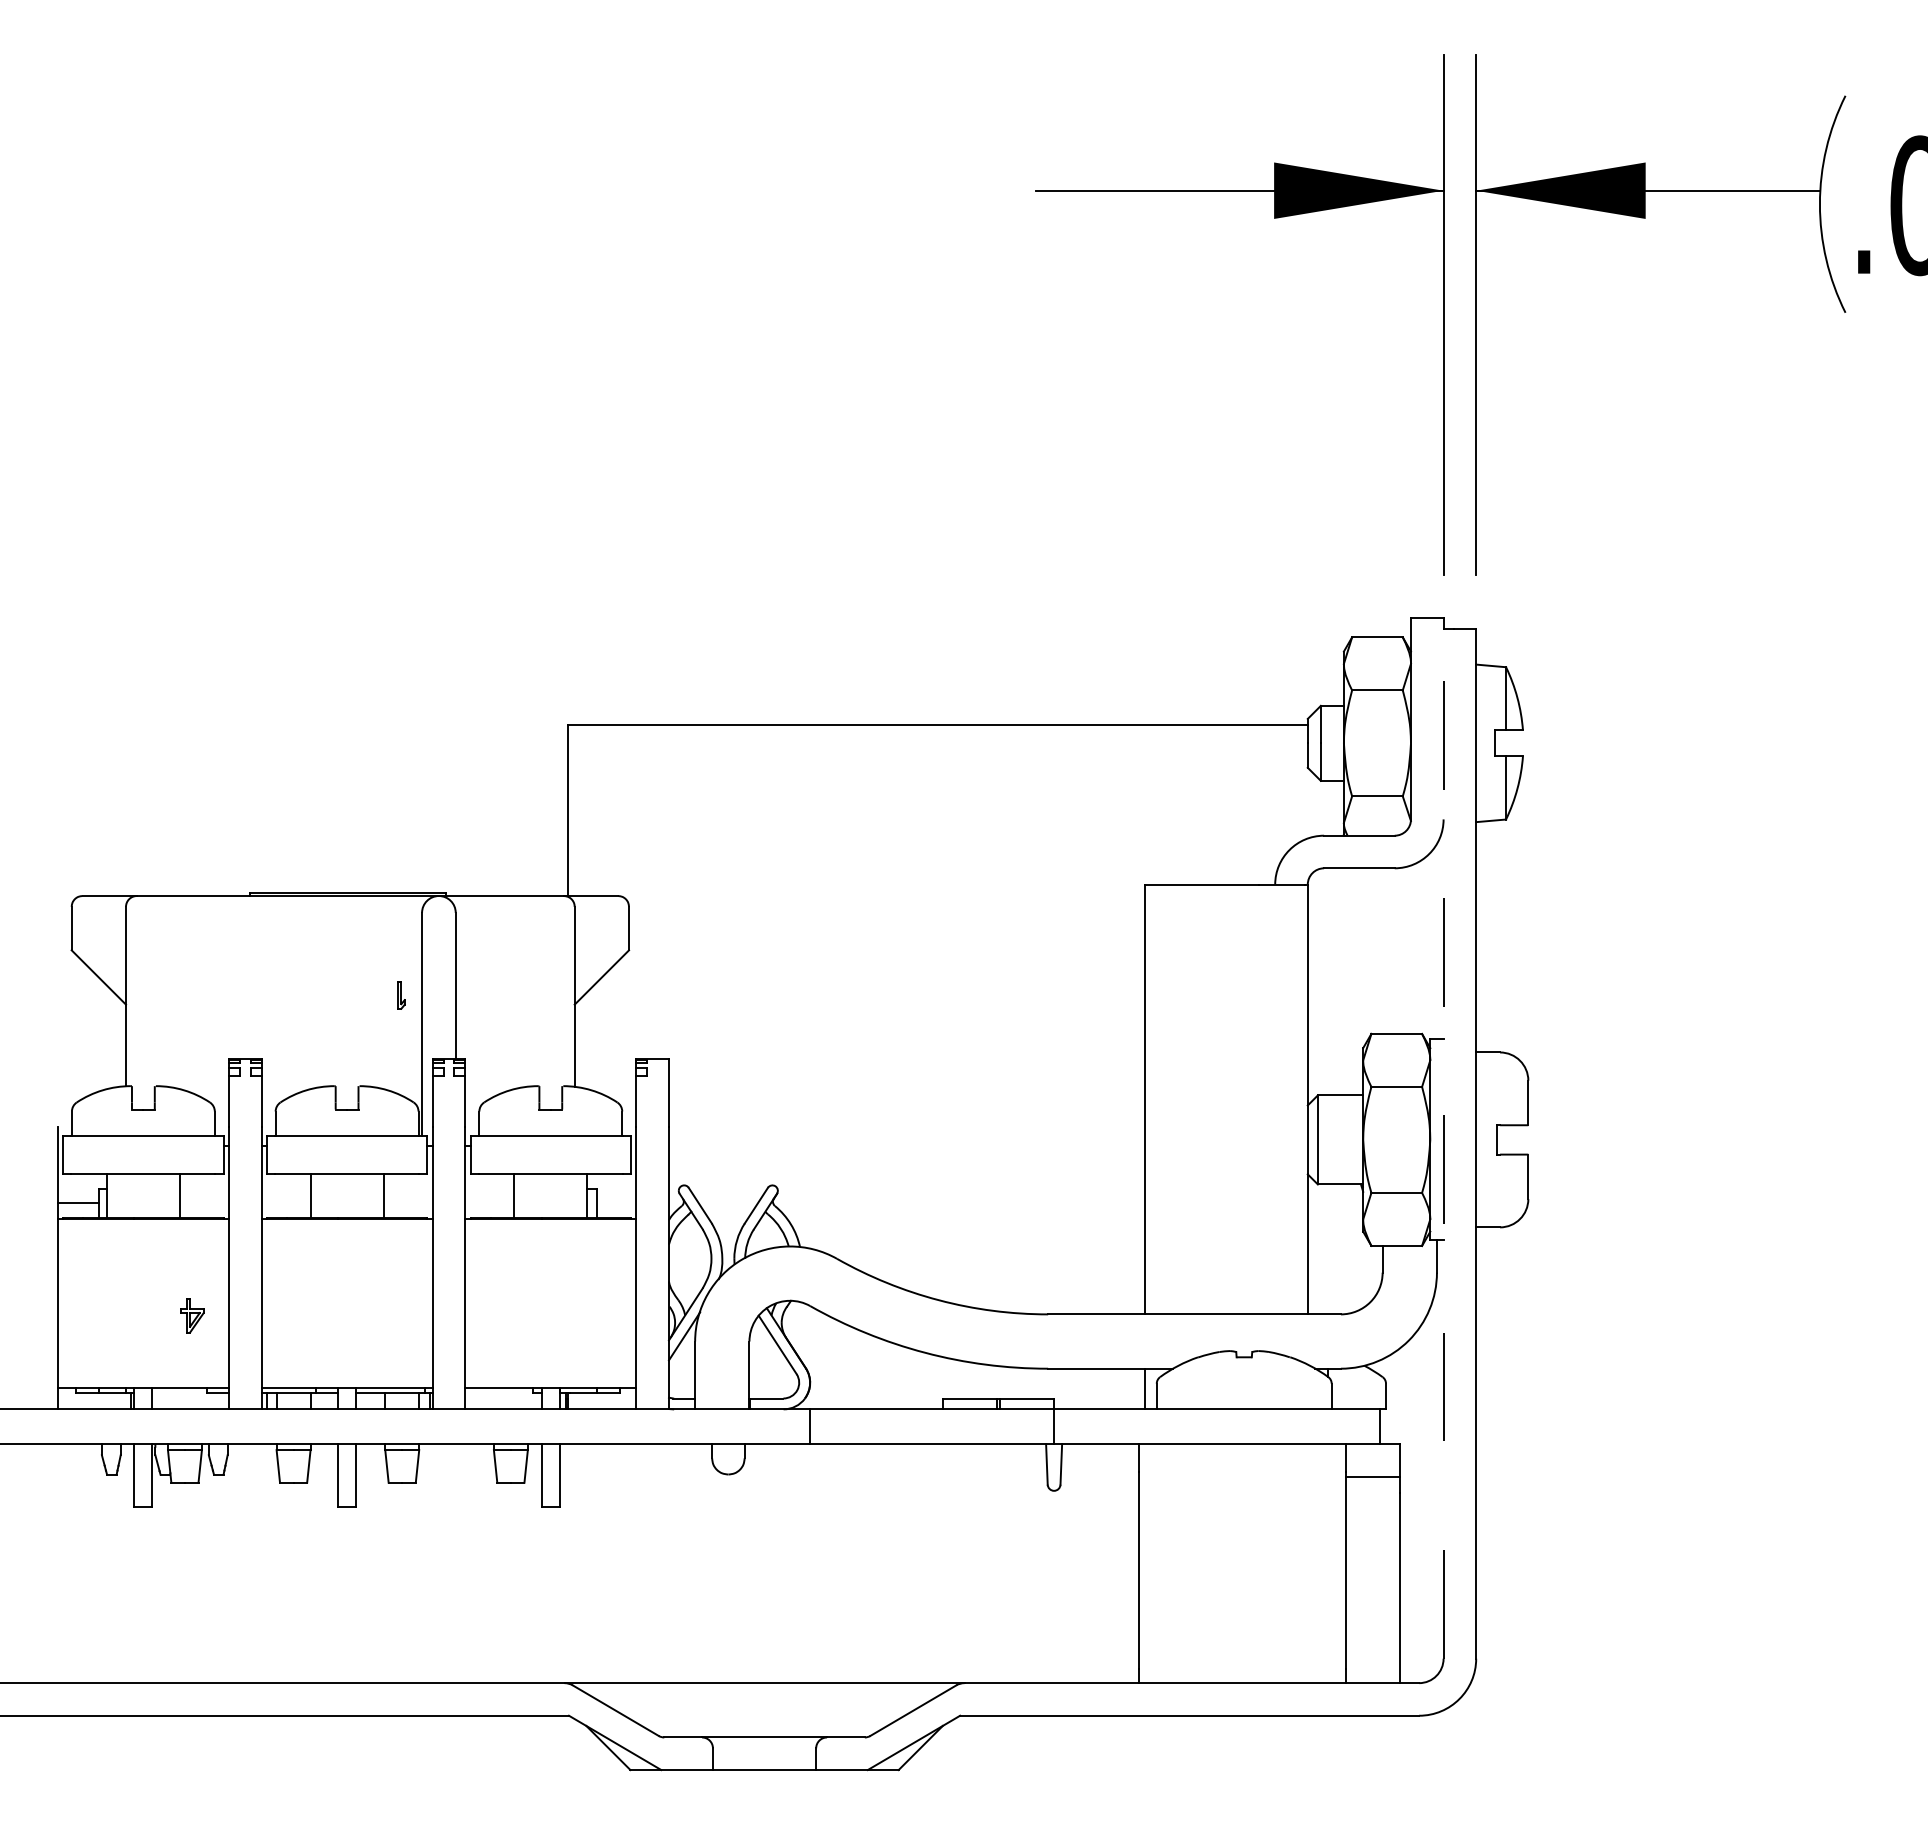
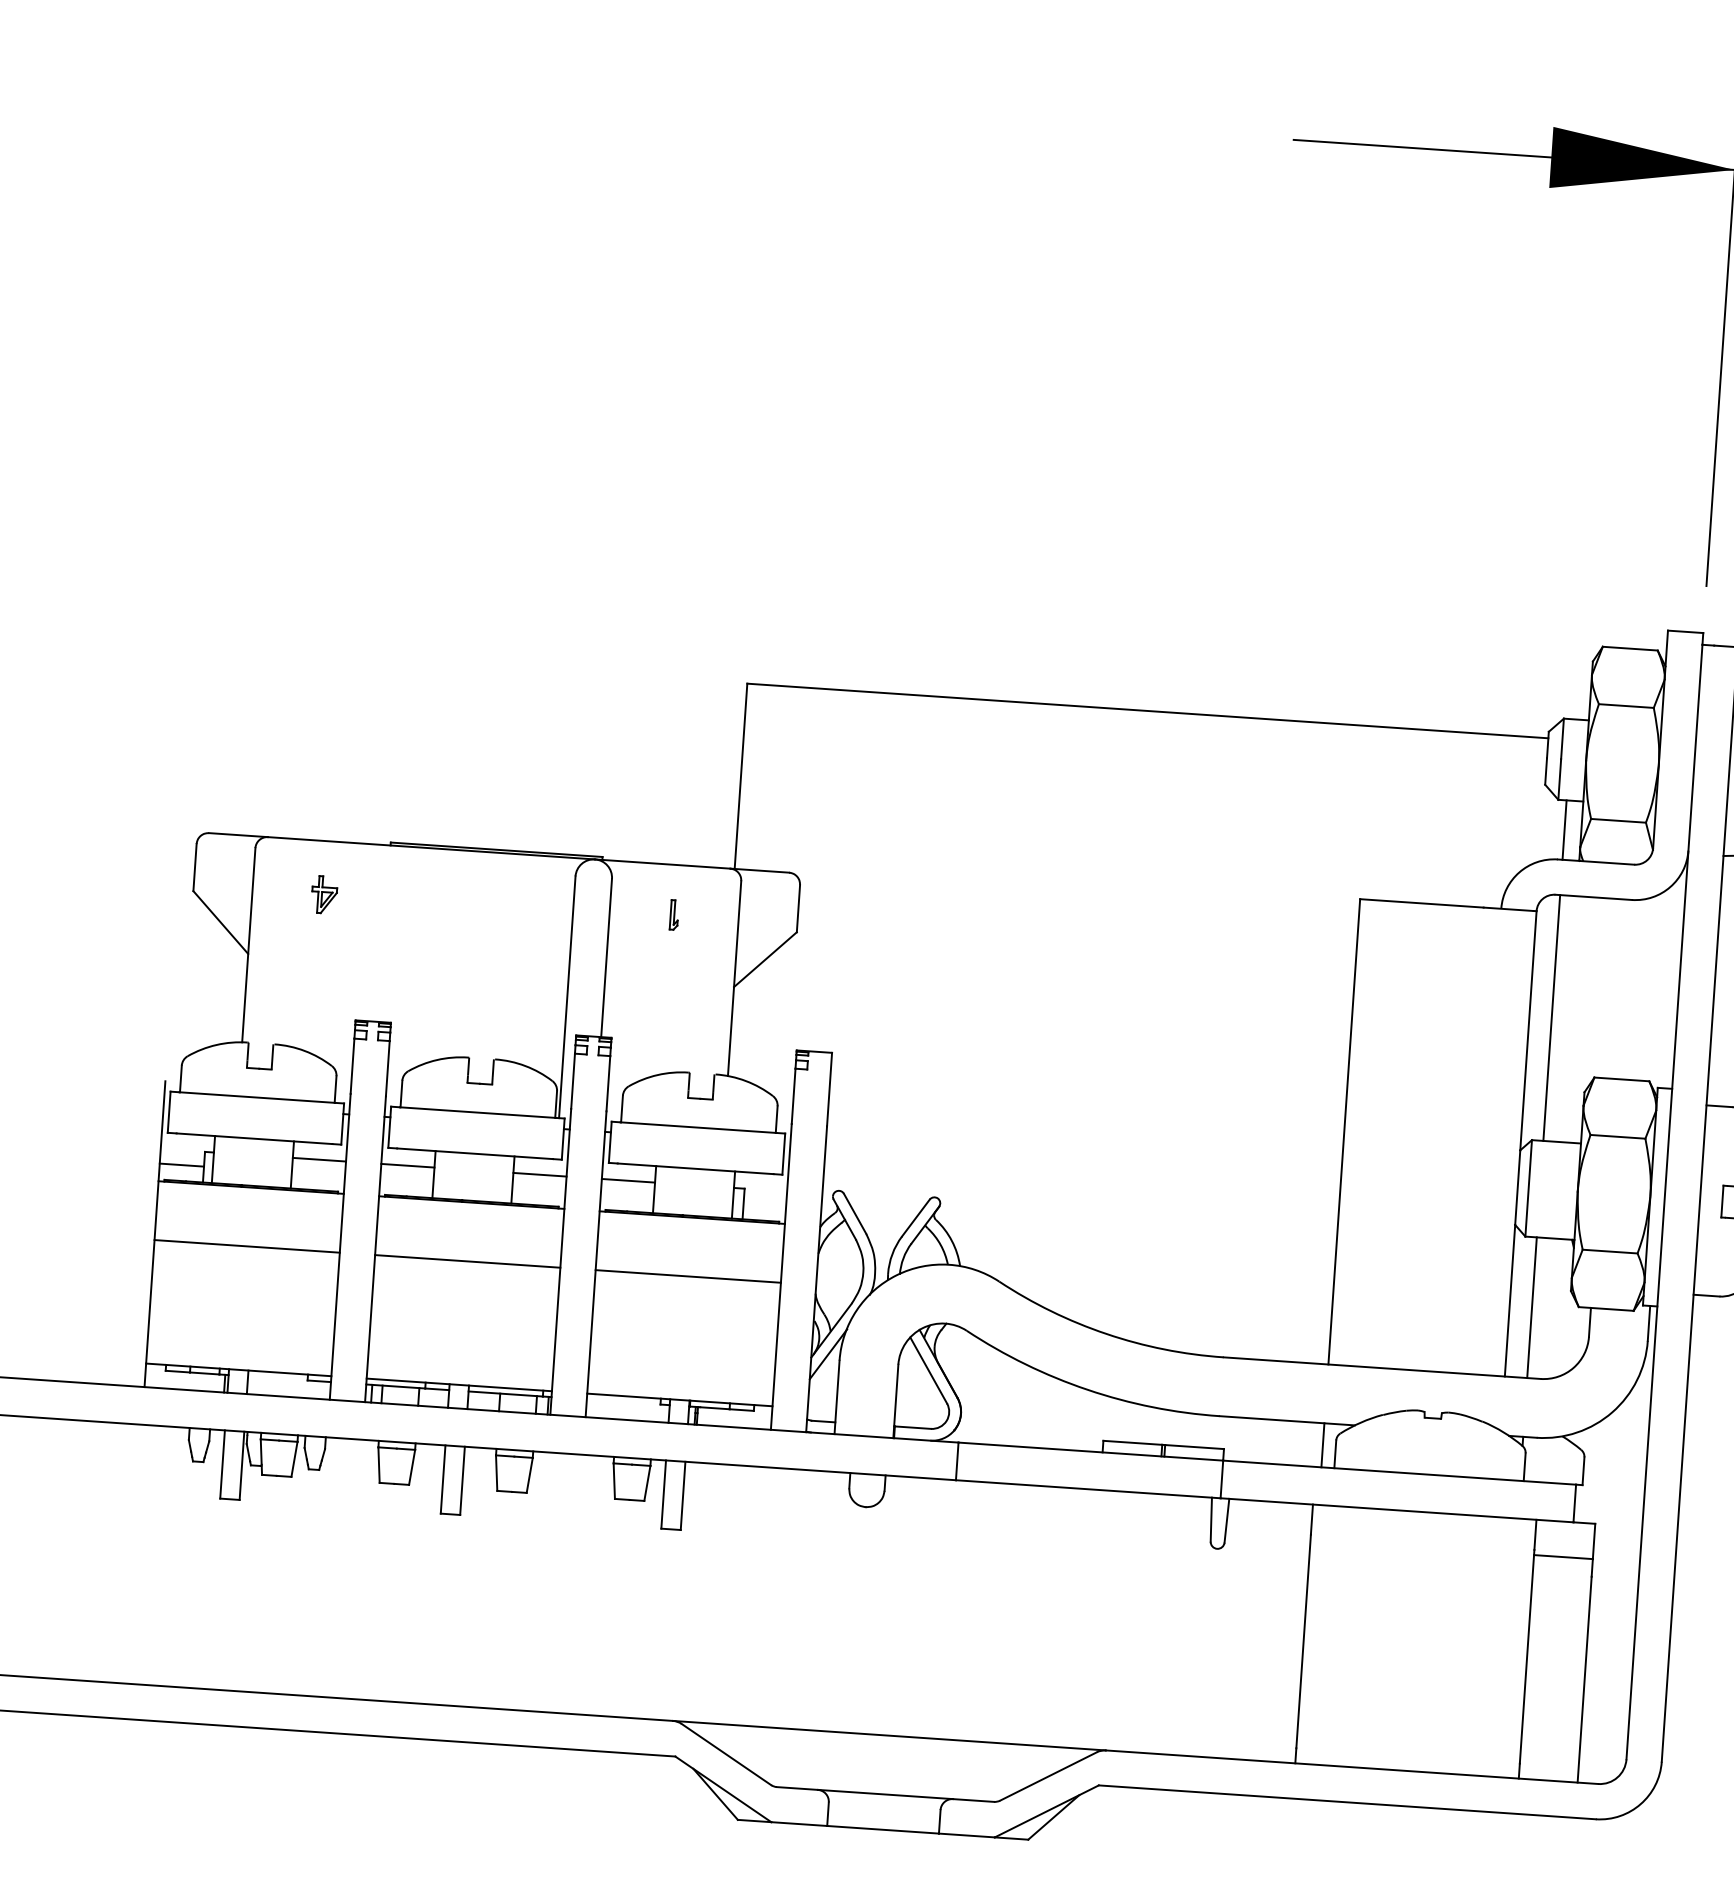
line: (1328, 807) -> (1564, 829), added
line: (1328, 981) -> (1551, 1017), added
part: (401, 995) -> (674, 915), moved
line: (1443, 1144) -> (1664, 1202), dashed -> solid
line: (203, 1189) -> (318, 1159), added
line: (285, 1189) -> (407, 1165), added
line: (407, 1189) -> (539, 1174), added
line: (489, 1189) -> (628, 1180), added
line: (1328, 1249) -> (1532, 1307), added
line: (142, 1273) -> (246, 1246), added
line: (346, 1273) -> (467, 1261), added
line: (550, 1273) -> (687, 1276), added
part: (192, 1315) -> (324, 894), moved

